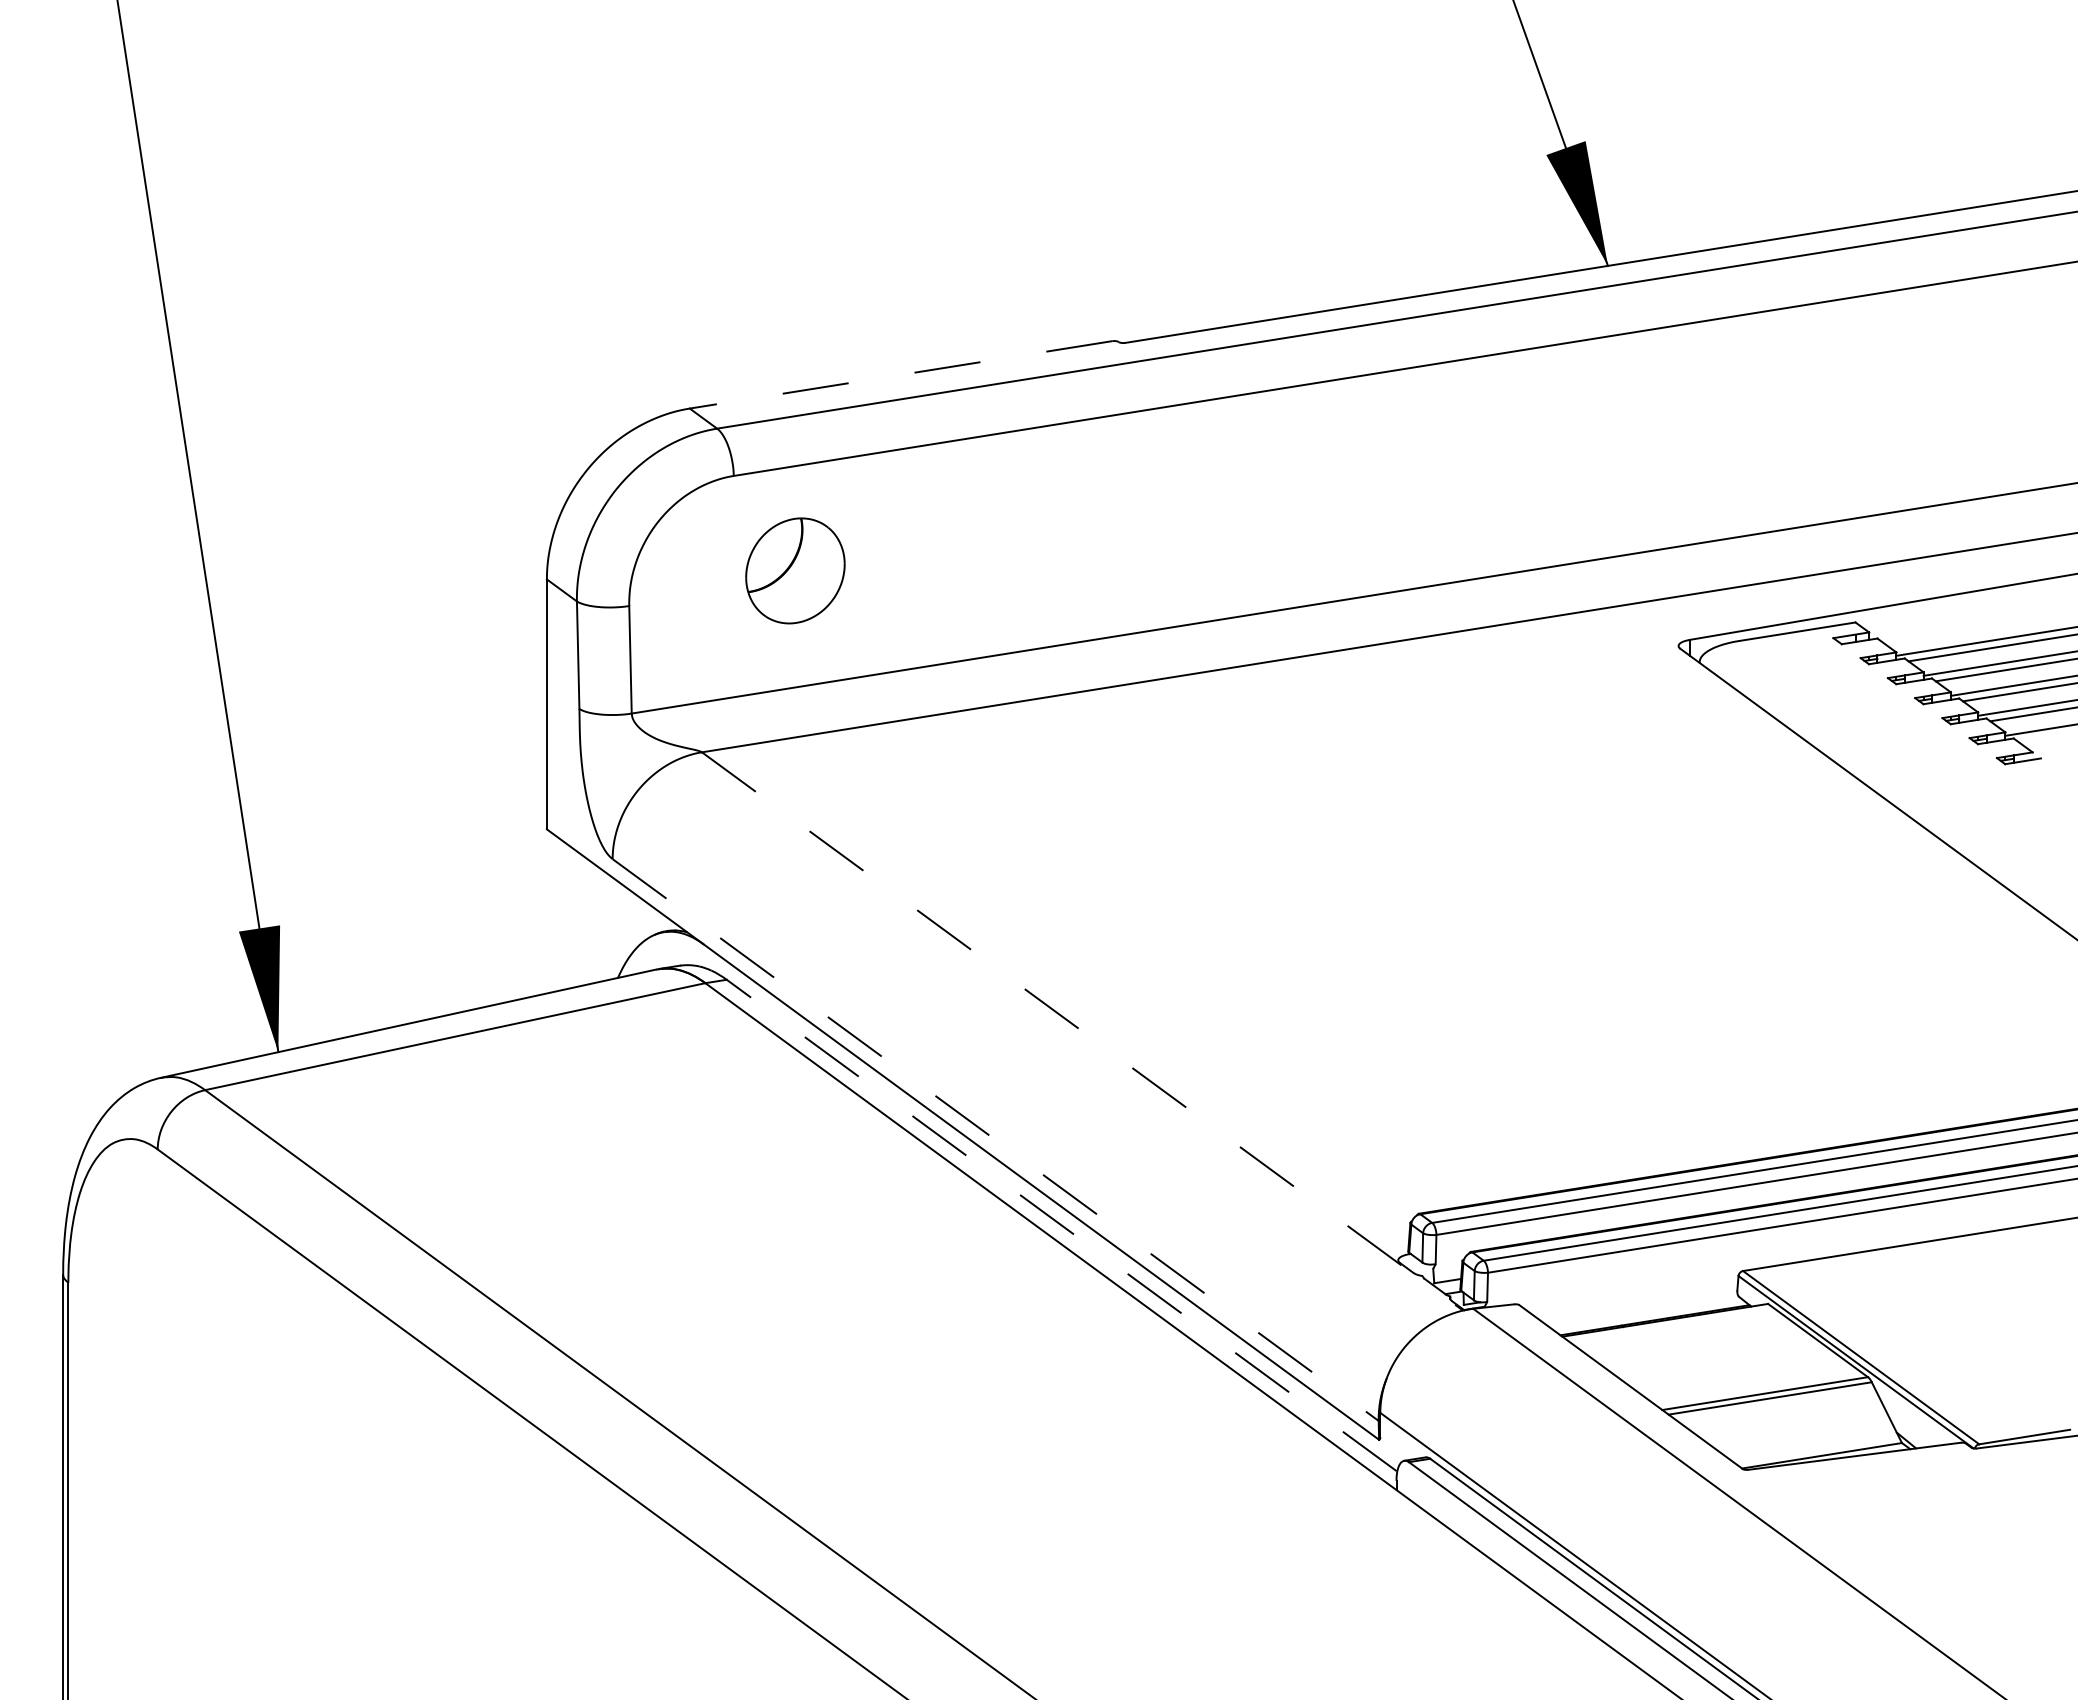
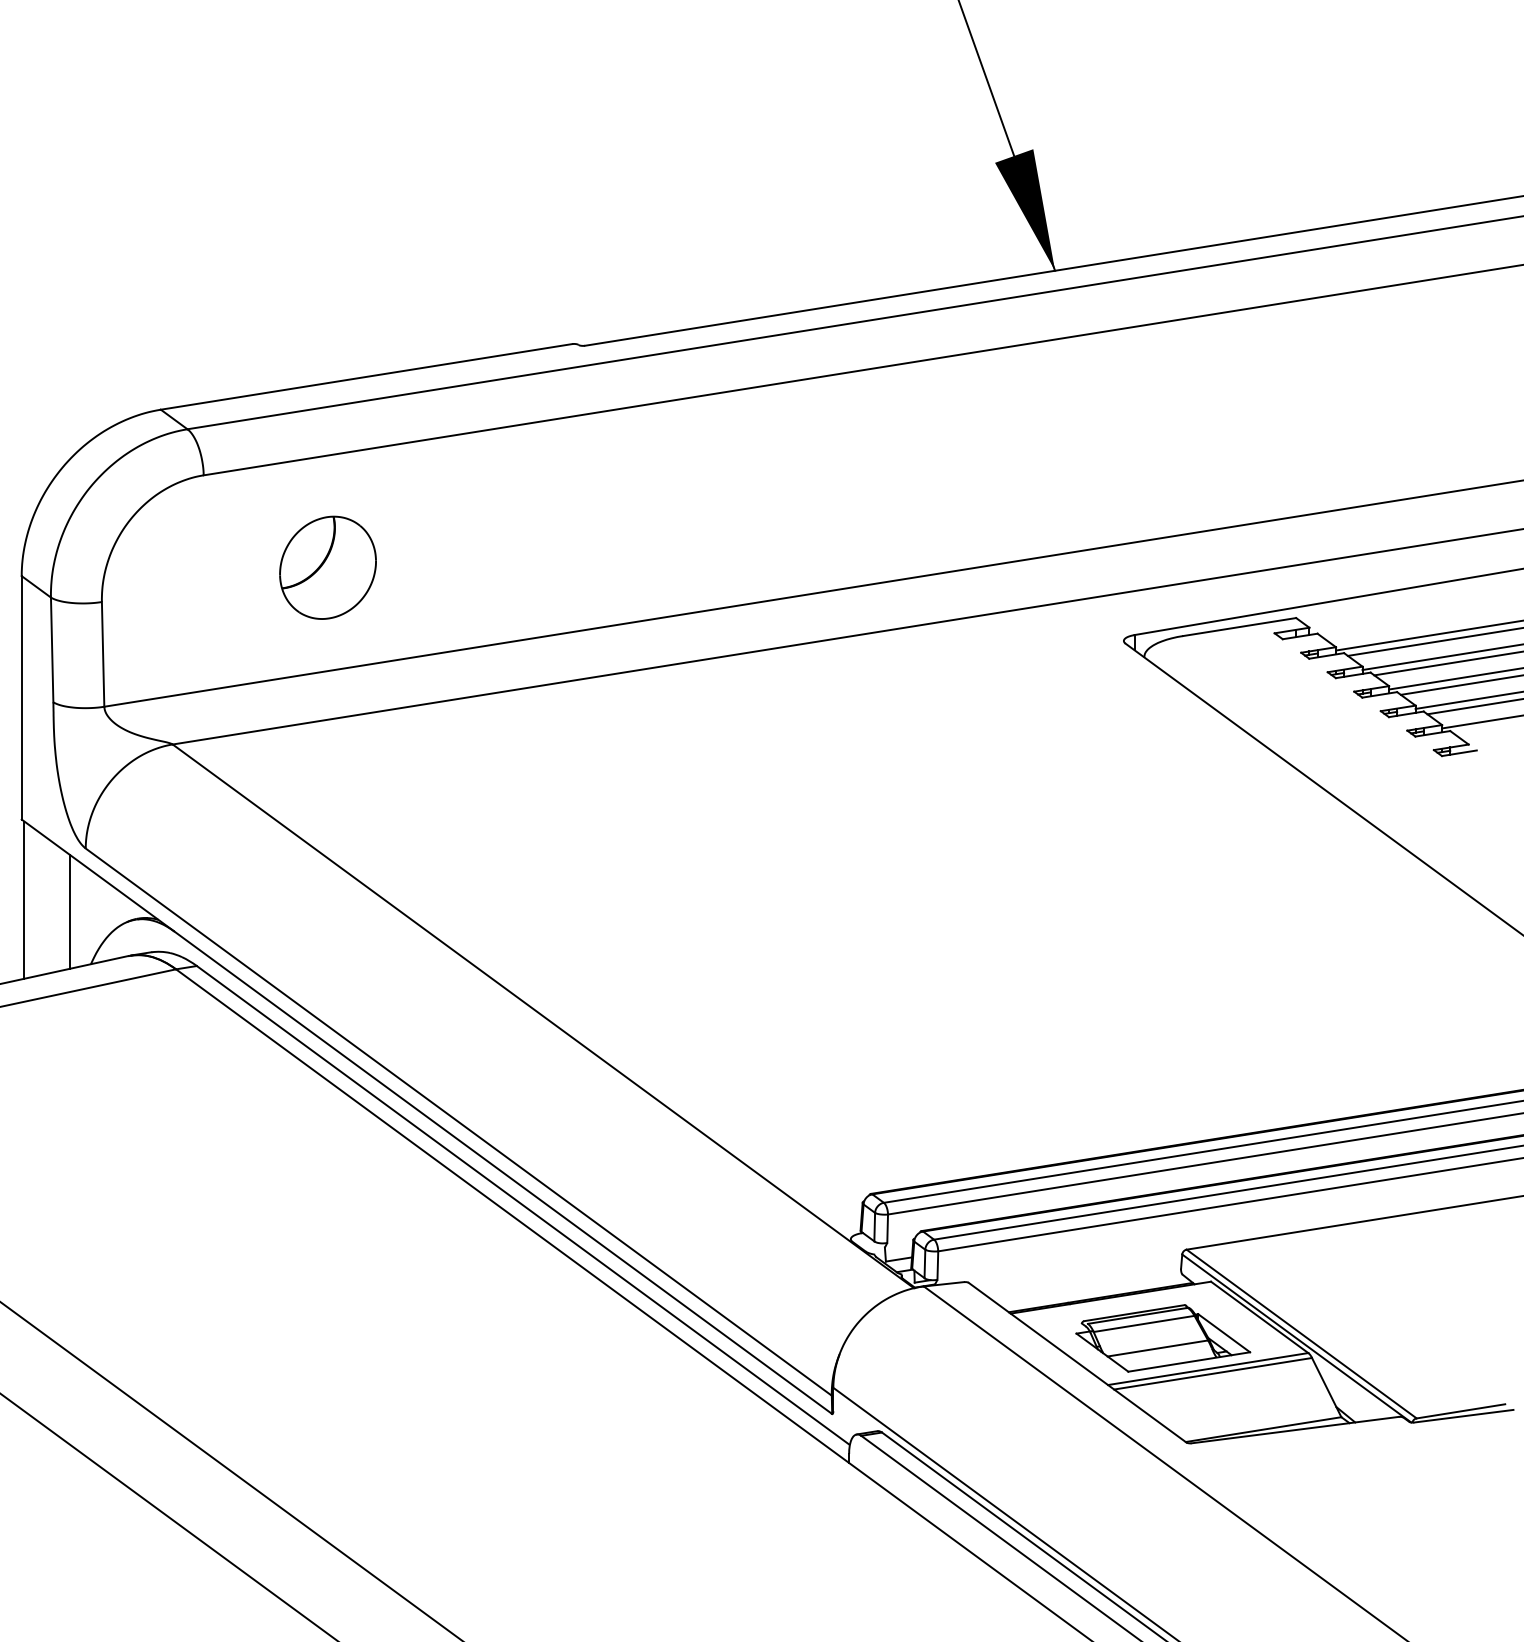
line: (901, 374) -> (367, 376), dashed -> solid
part: (795, 570) -> (328, 567), moved
line: (549, 911) -> (24, 899), added
line: (596, 924) -> (70, 912), added
line: (1082, 1031) -> (543, 1016), dashed -> solid
line: (995, 1140) -> (458, 1122), dashed -> solid
line: (1061, 1225) -> (522, 1205), dashed -> solid
part: (1718, 1362) -> (1162, 1338), added

